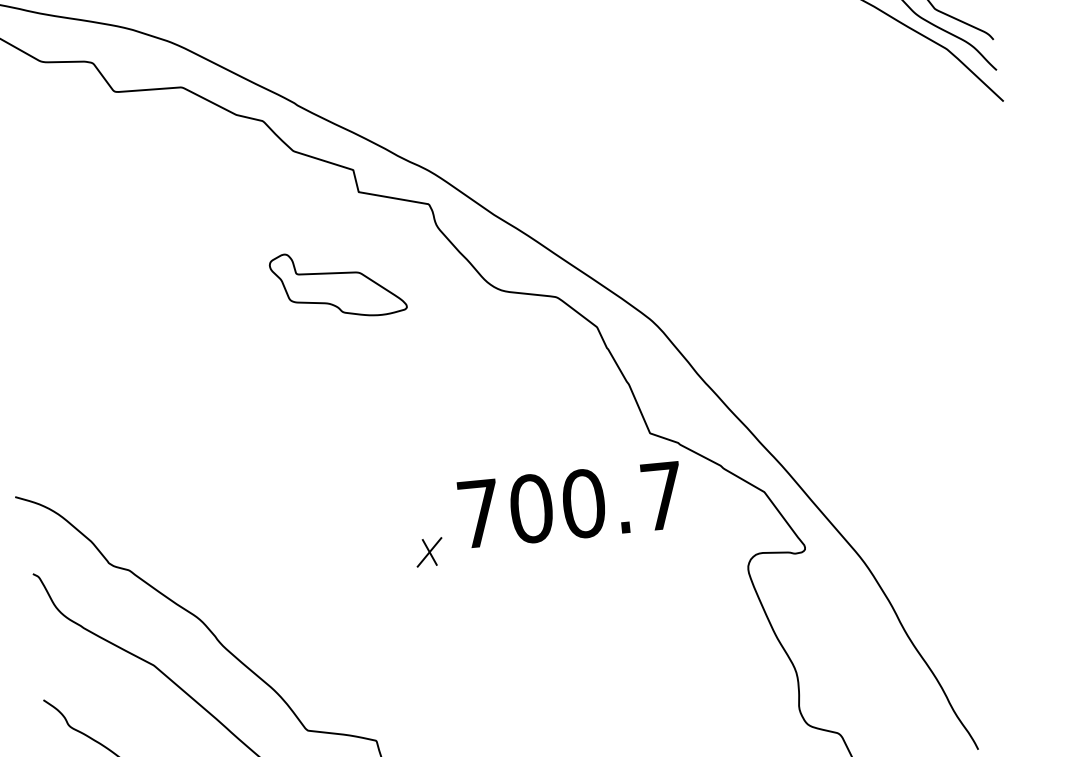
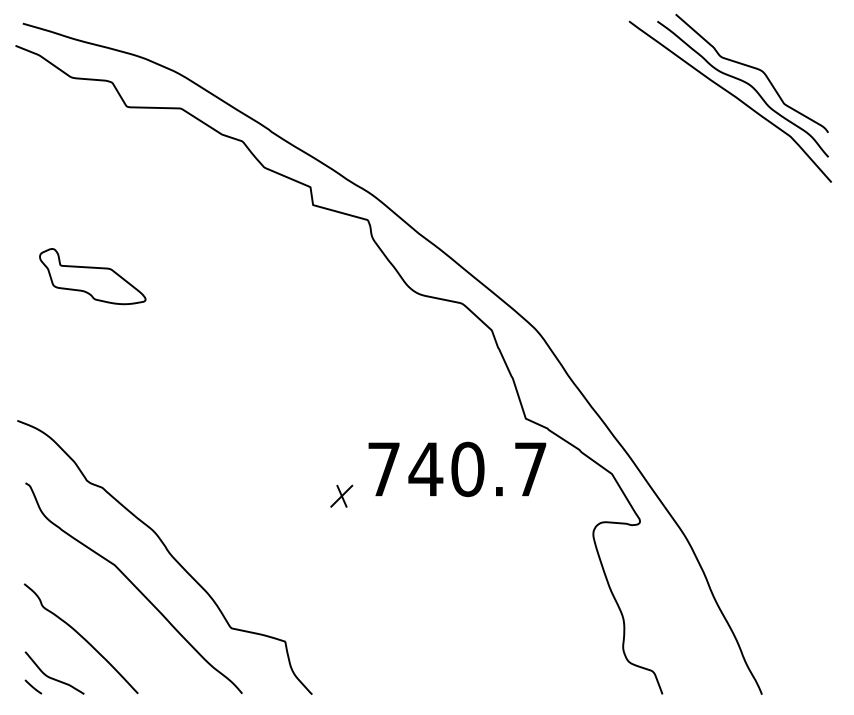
part: (337, 284) -> (92, 276), moved
text: (530, 508) -> (425, 469), 700.7 -> 740.7

